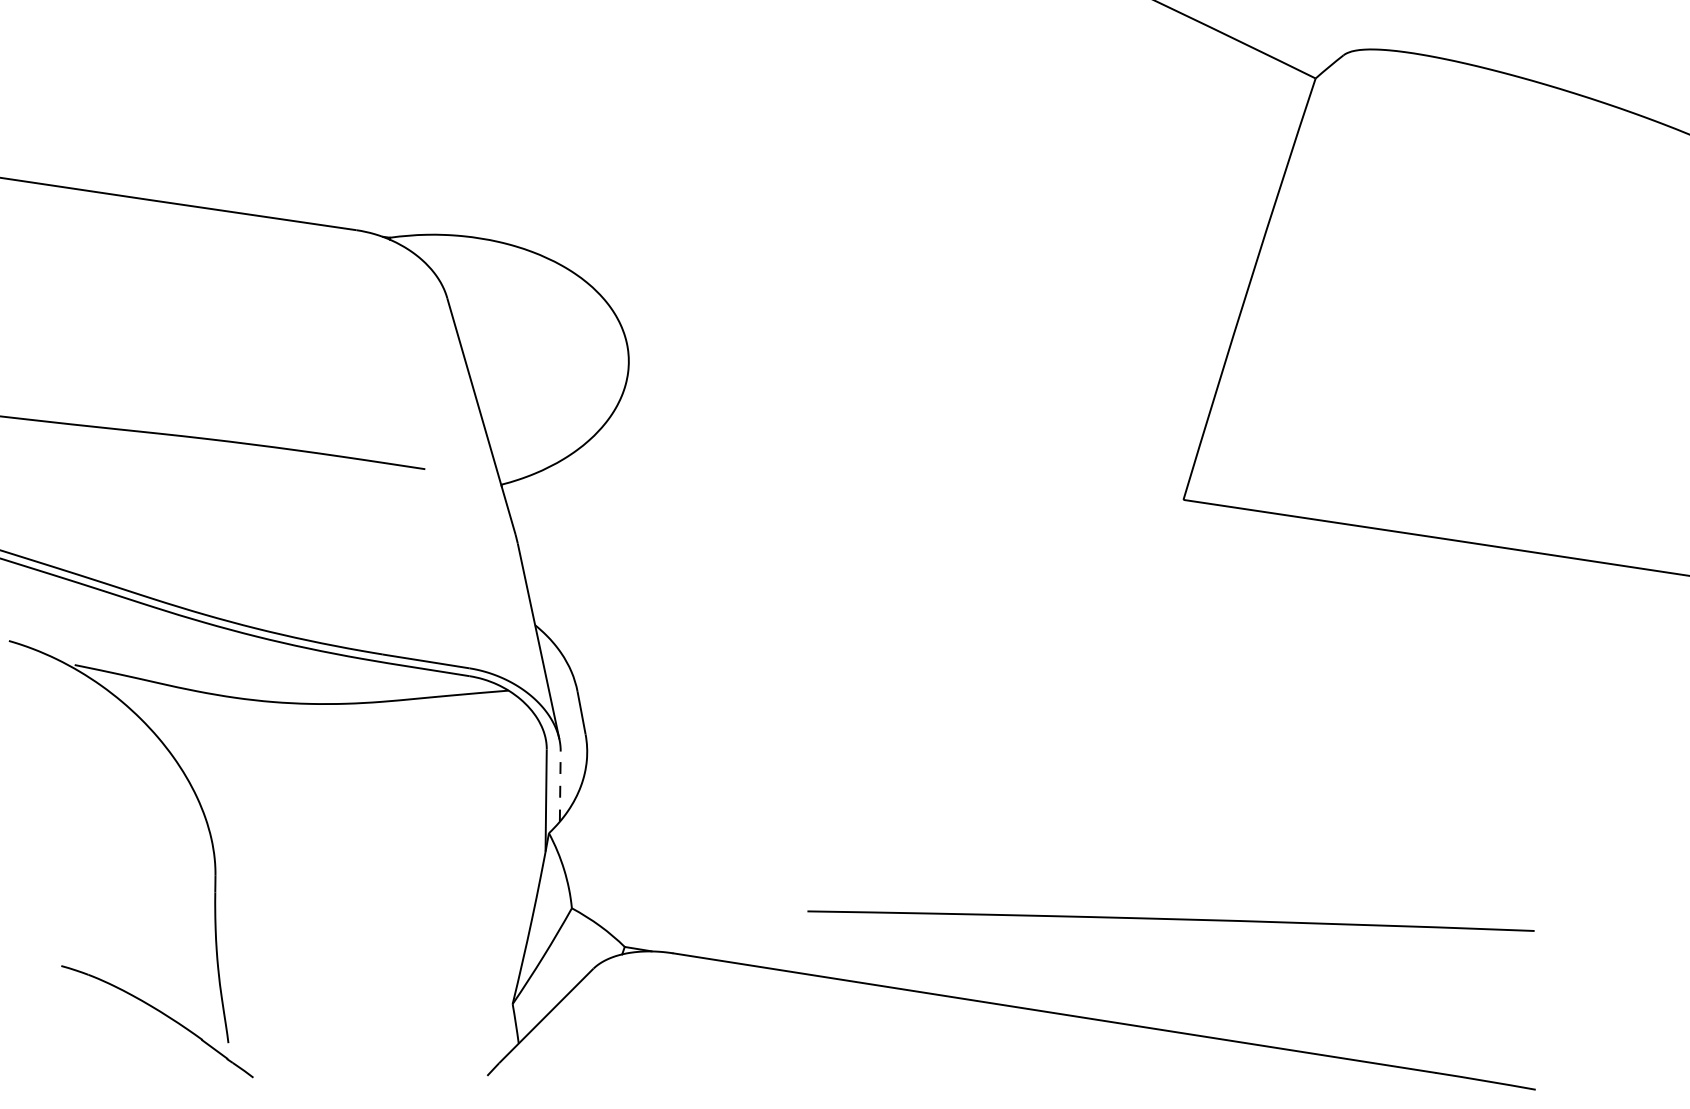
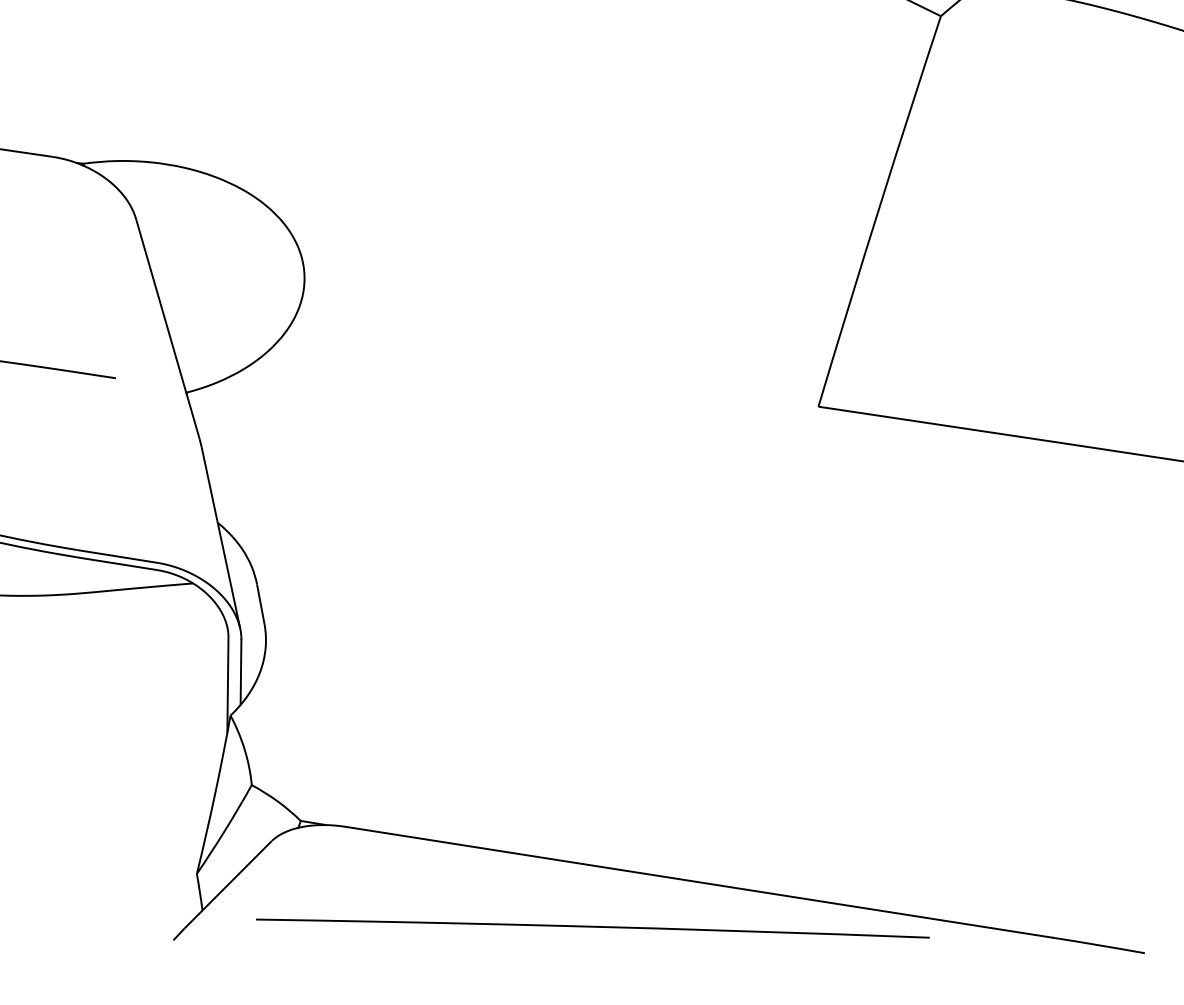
line: (560, 786) -> (241, 672), dashed -> solid
curve: (1170, 919) -> (592, 927), moved

